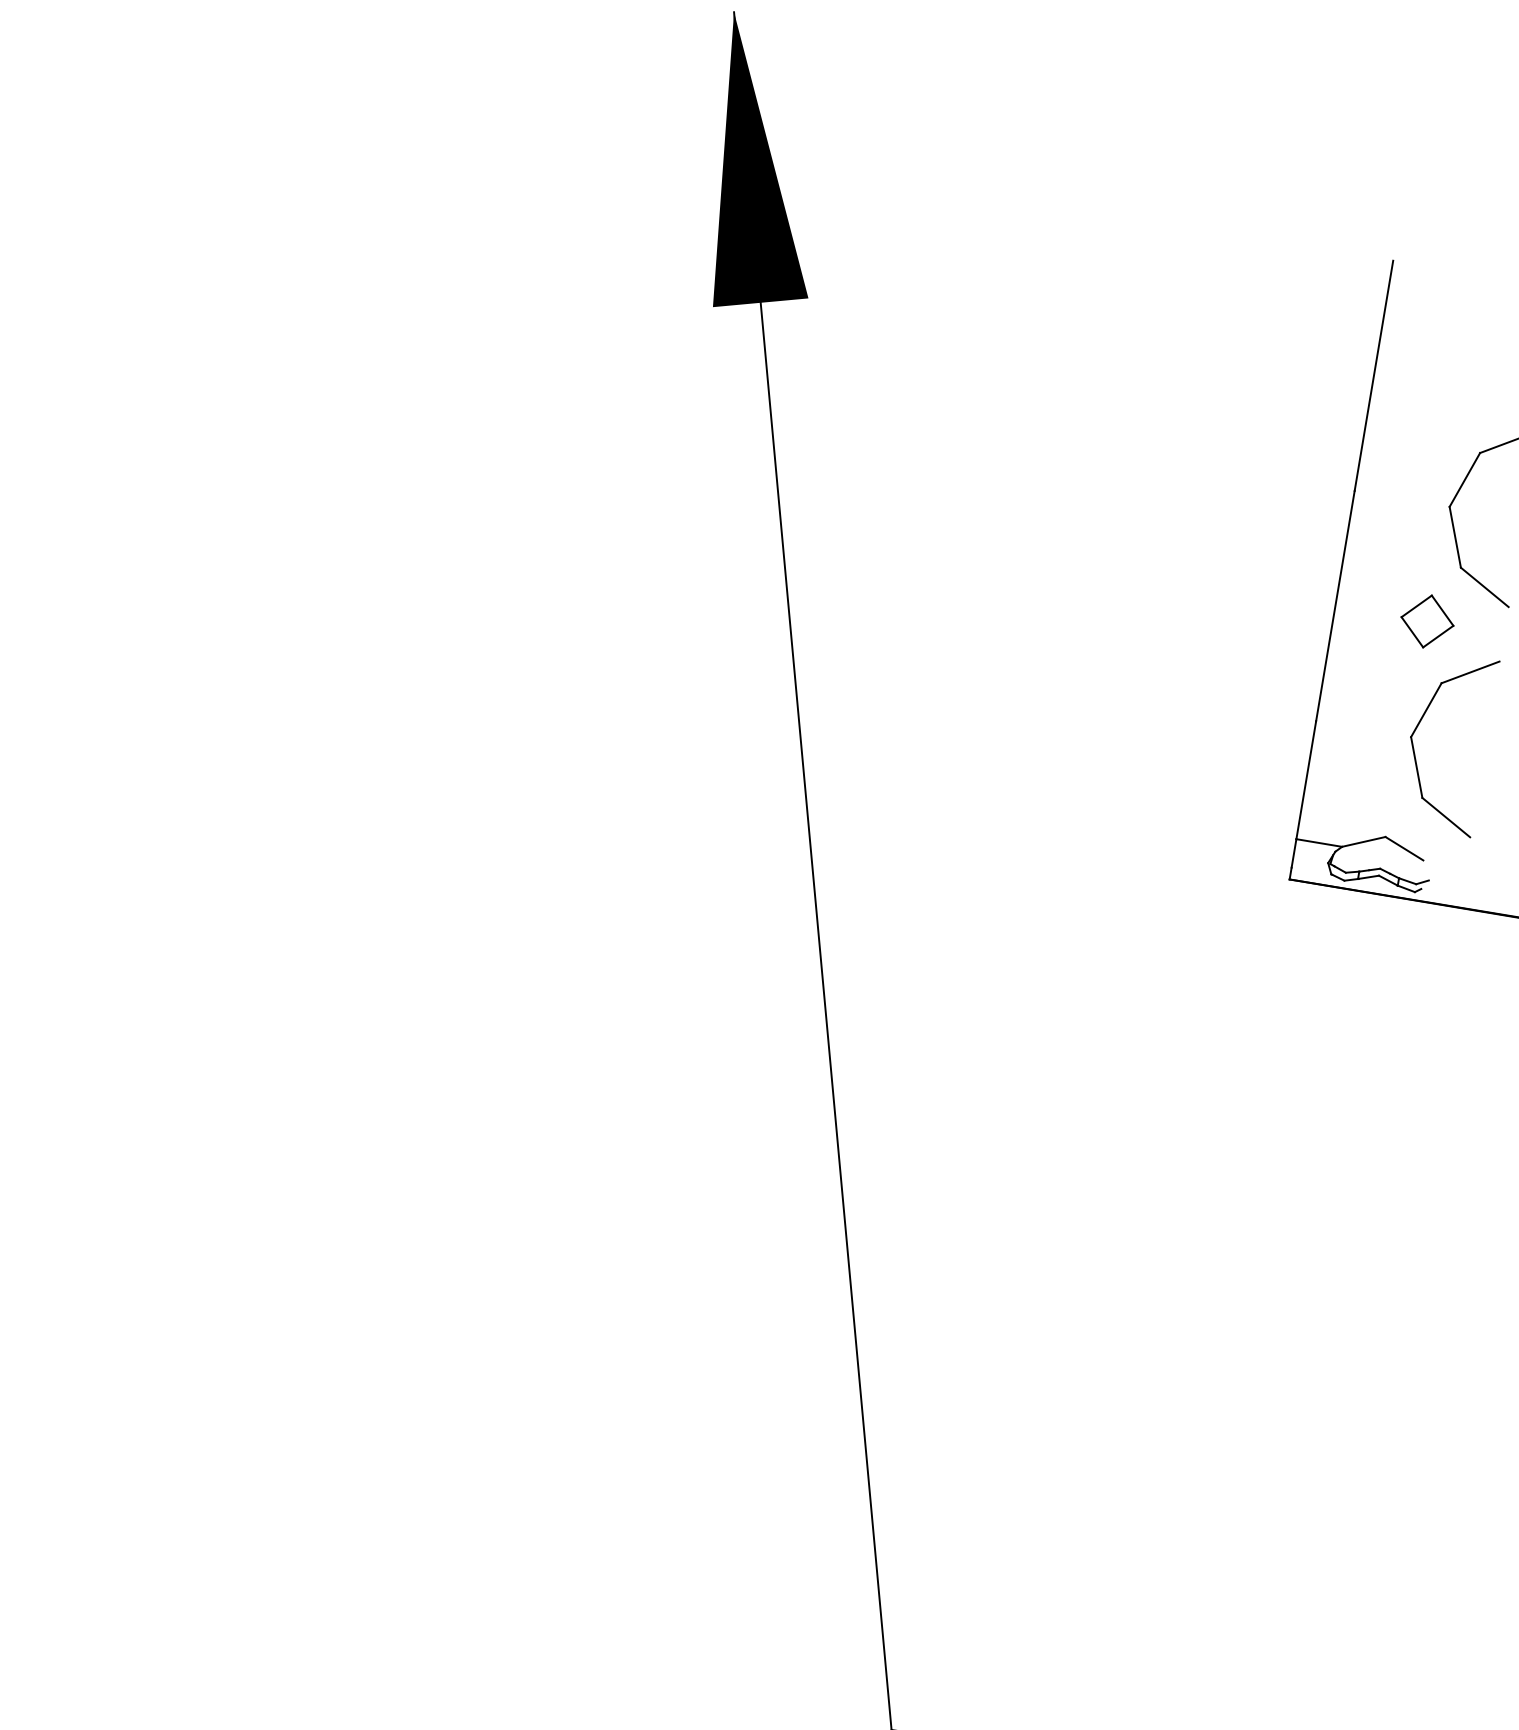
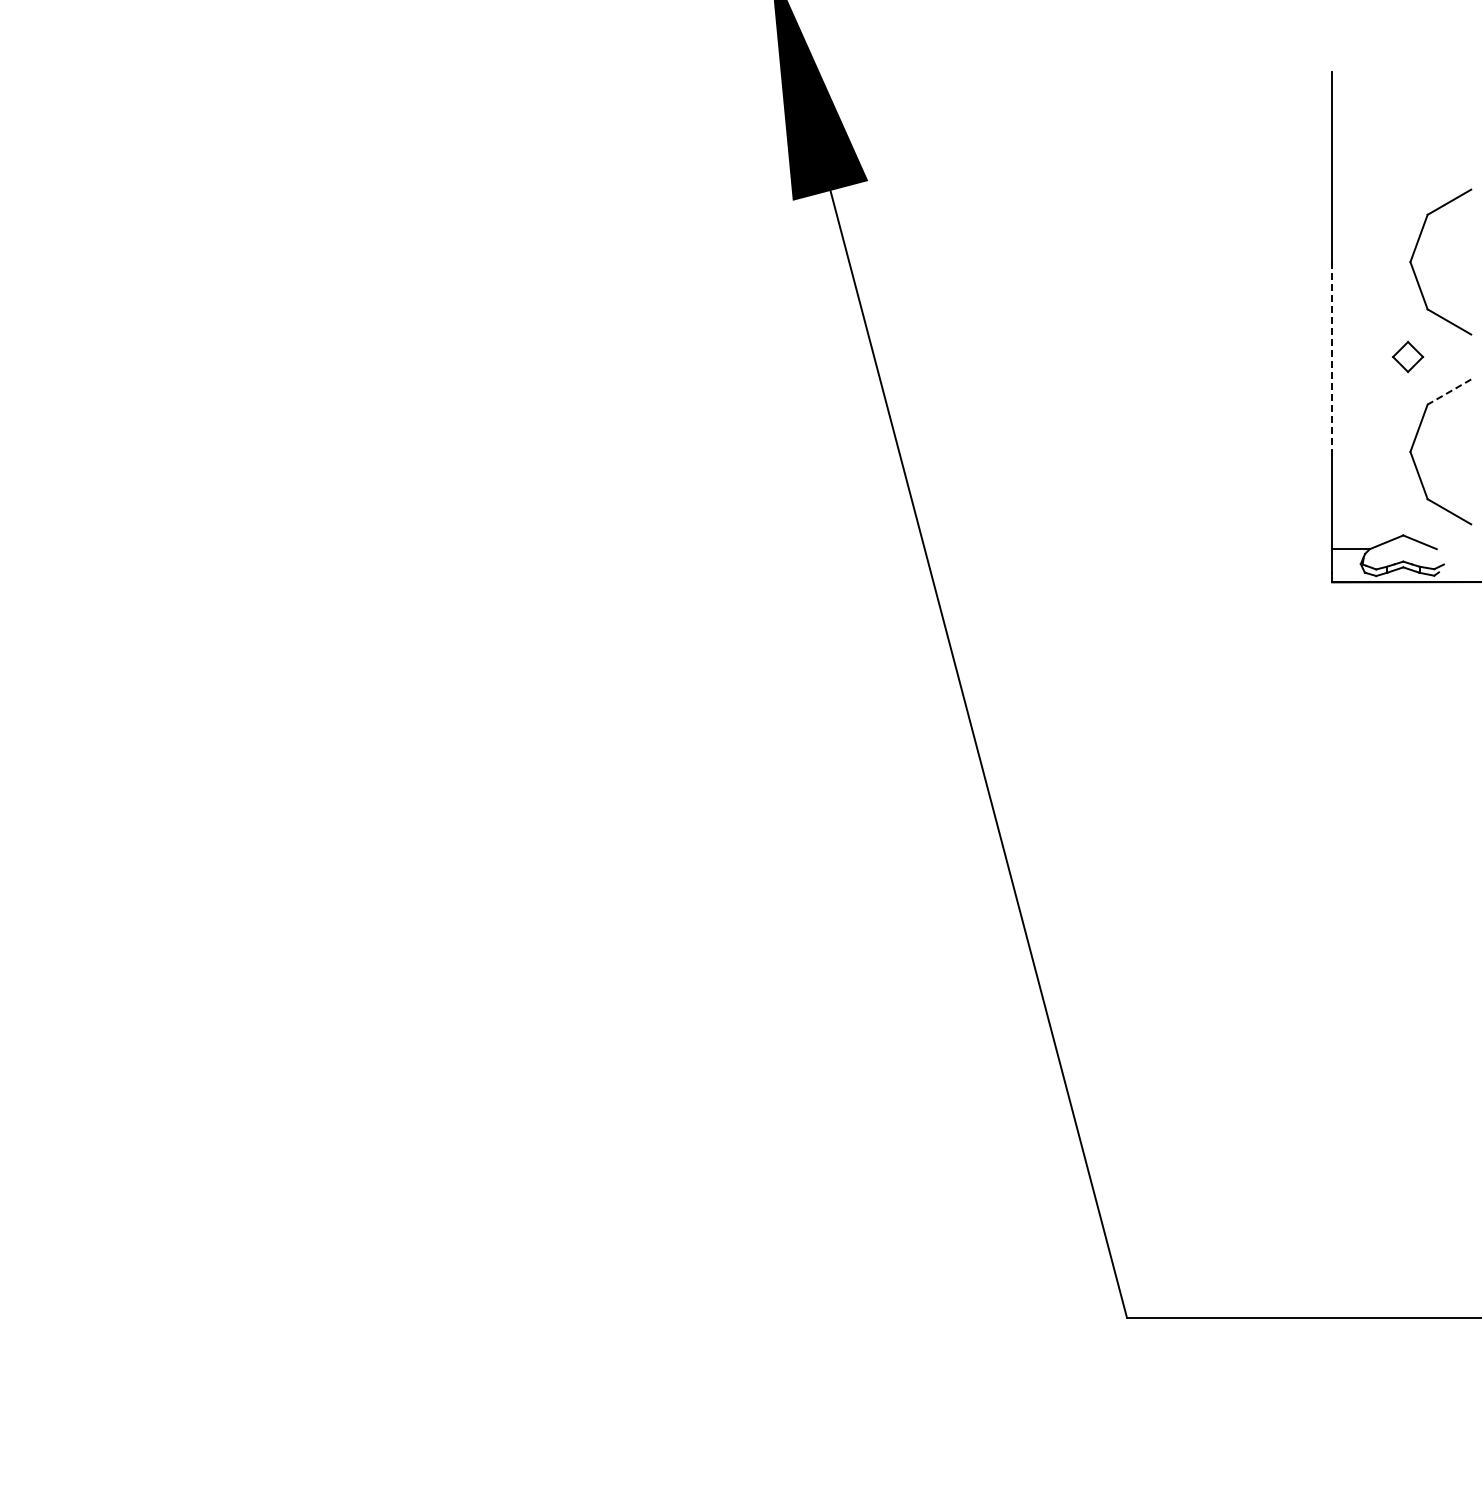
line: (1335, 606) -> (1332, 357), solid -> dashed
part: (1426, 620) -> (1407, 356), size x0.7
line: (1470, 672) -> (1449, 392), solid -> dashed

